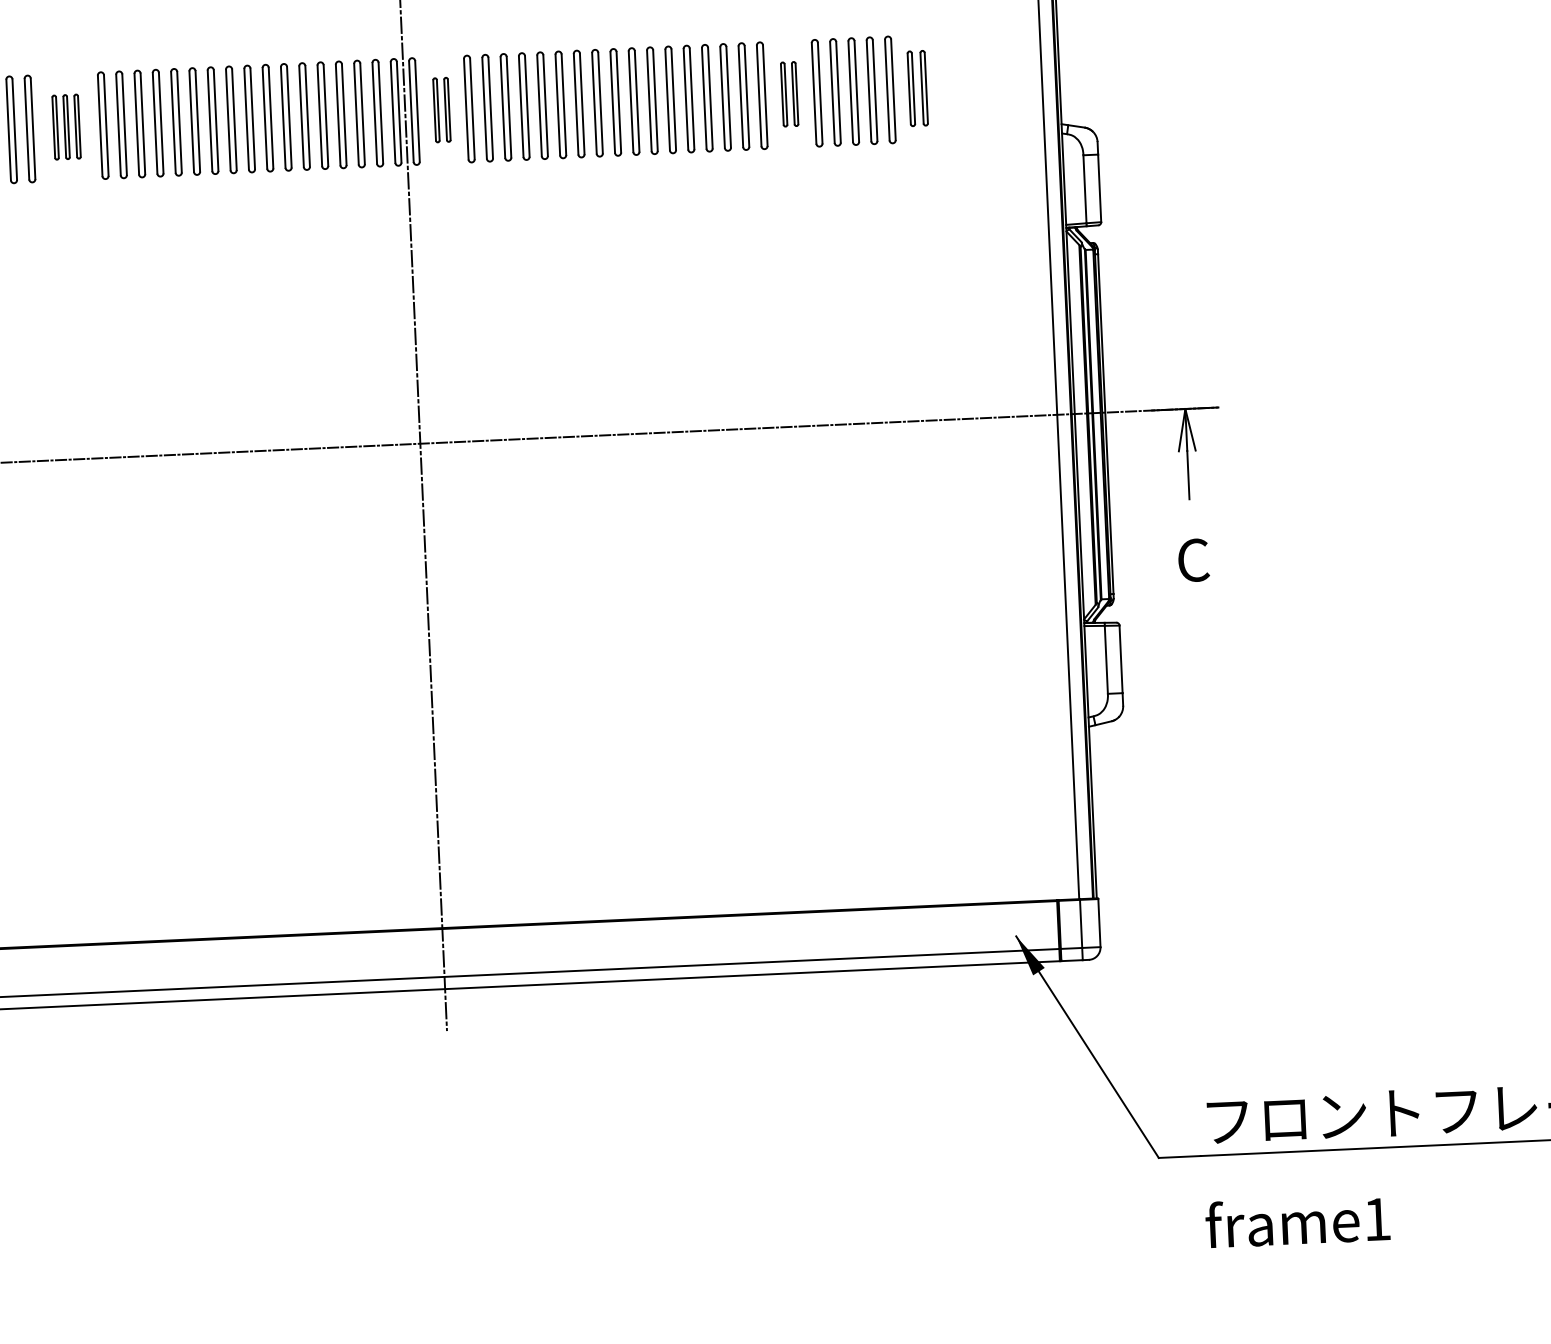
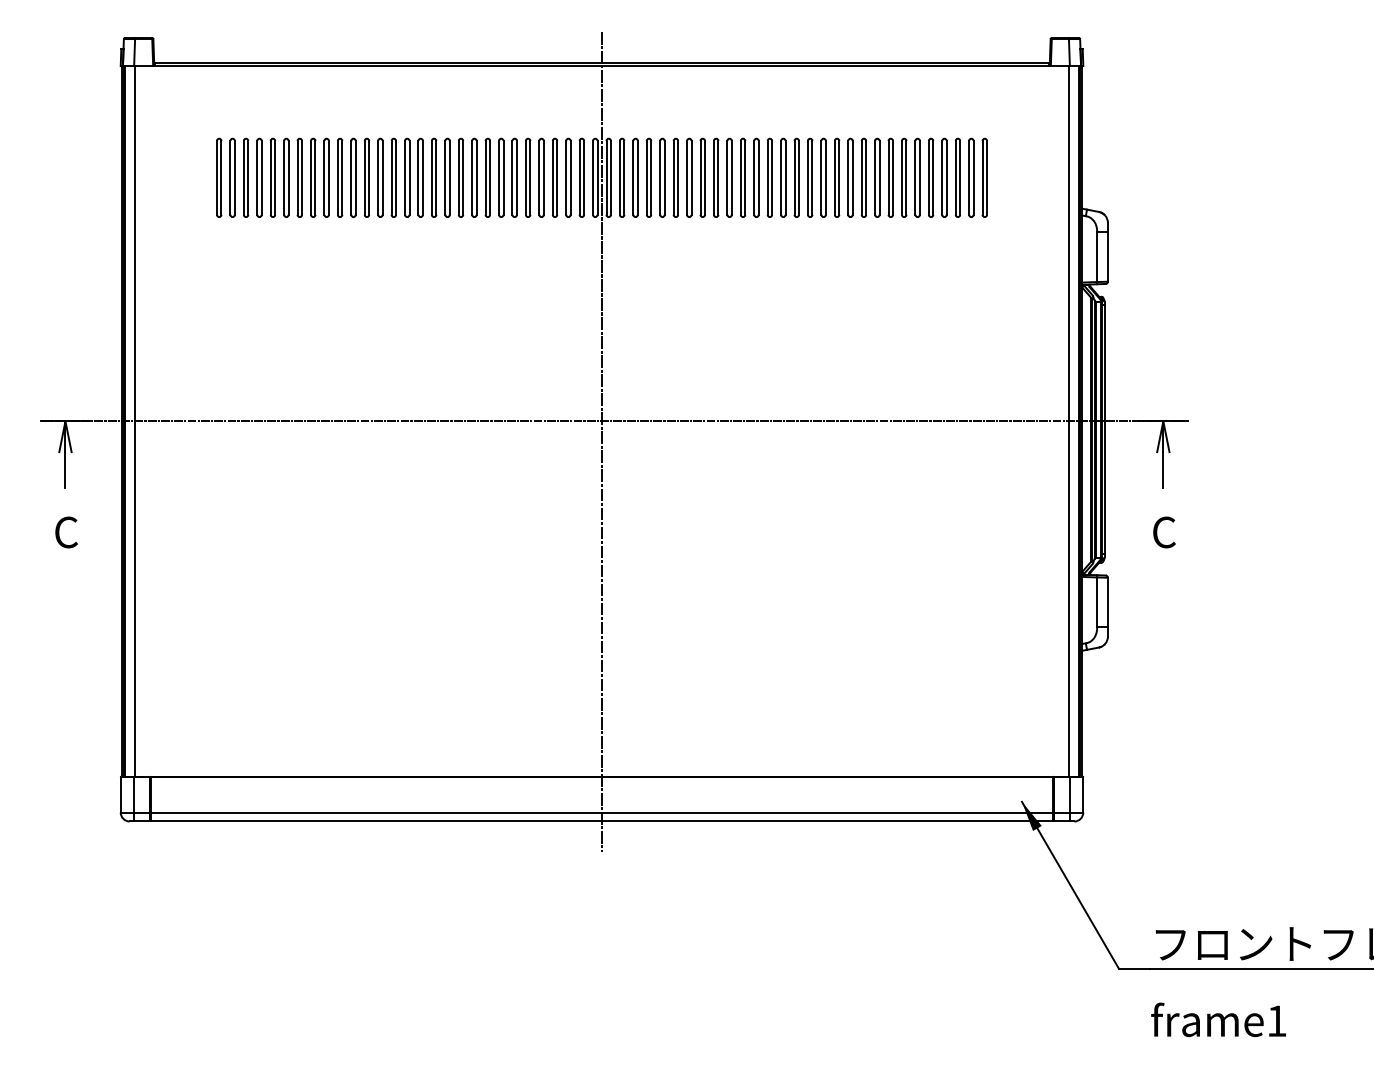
part: (916, 88) -> (977, 177), size x1.43
part: (788, 93) -> (883, 177), size x1.67
part: (441, 109) -> (628, 177), size x1.67
part: (66, 126) -> (353, 177), size x1.67

